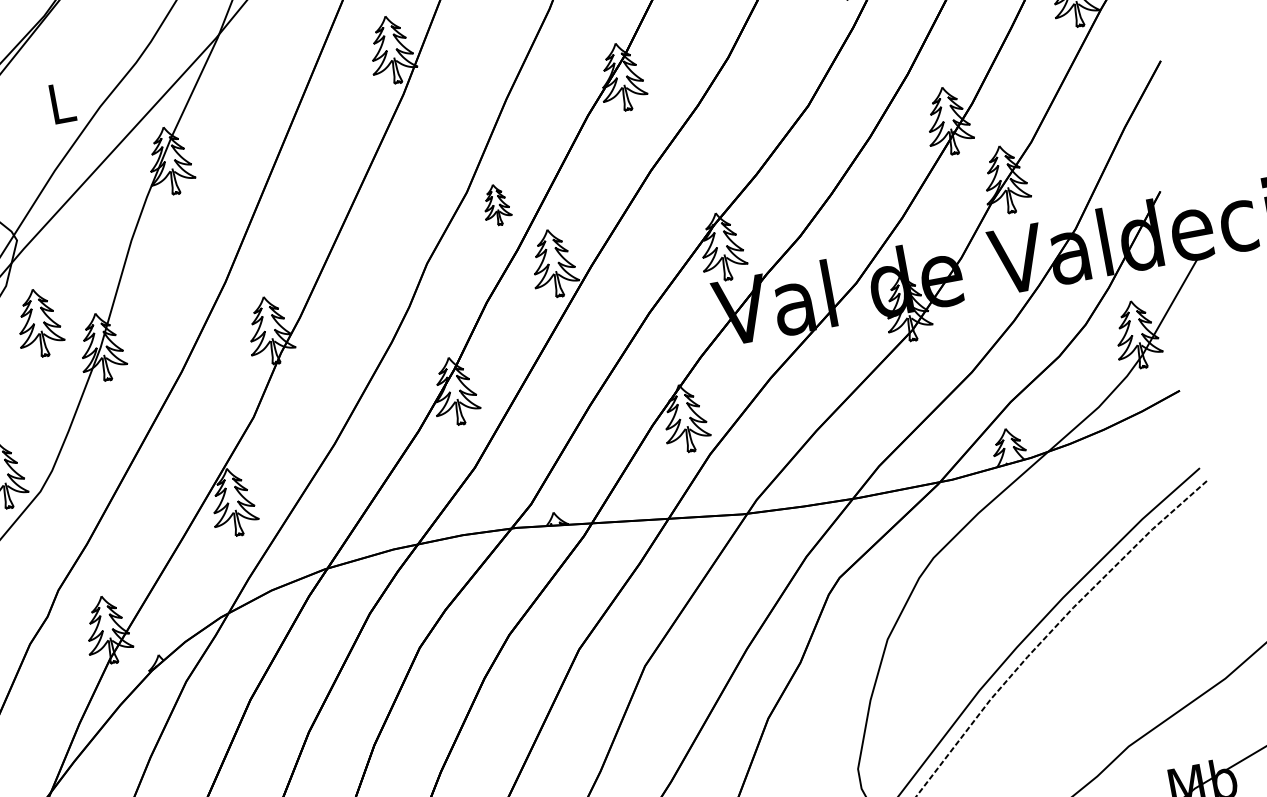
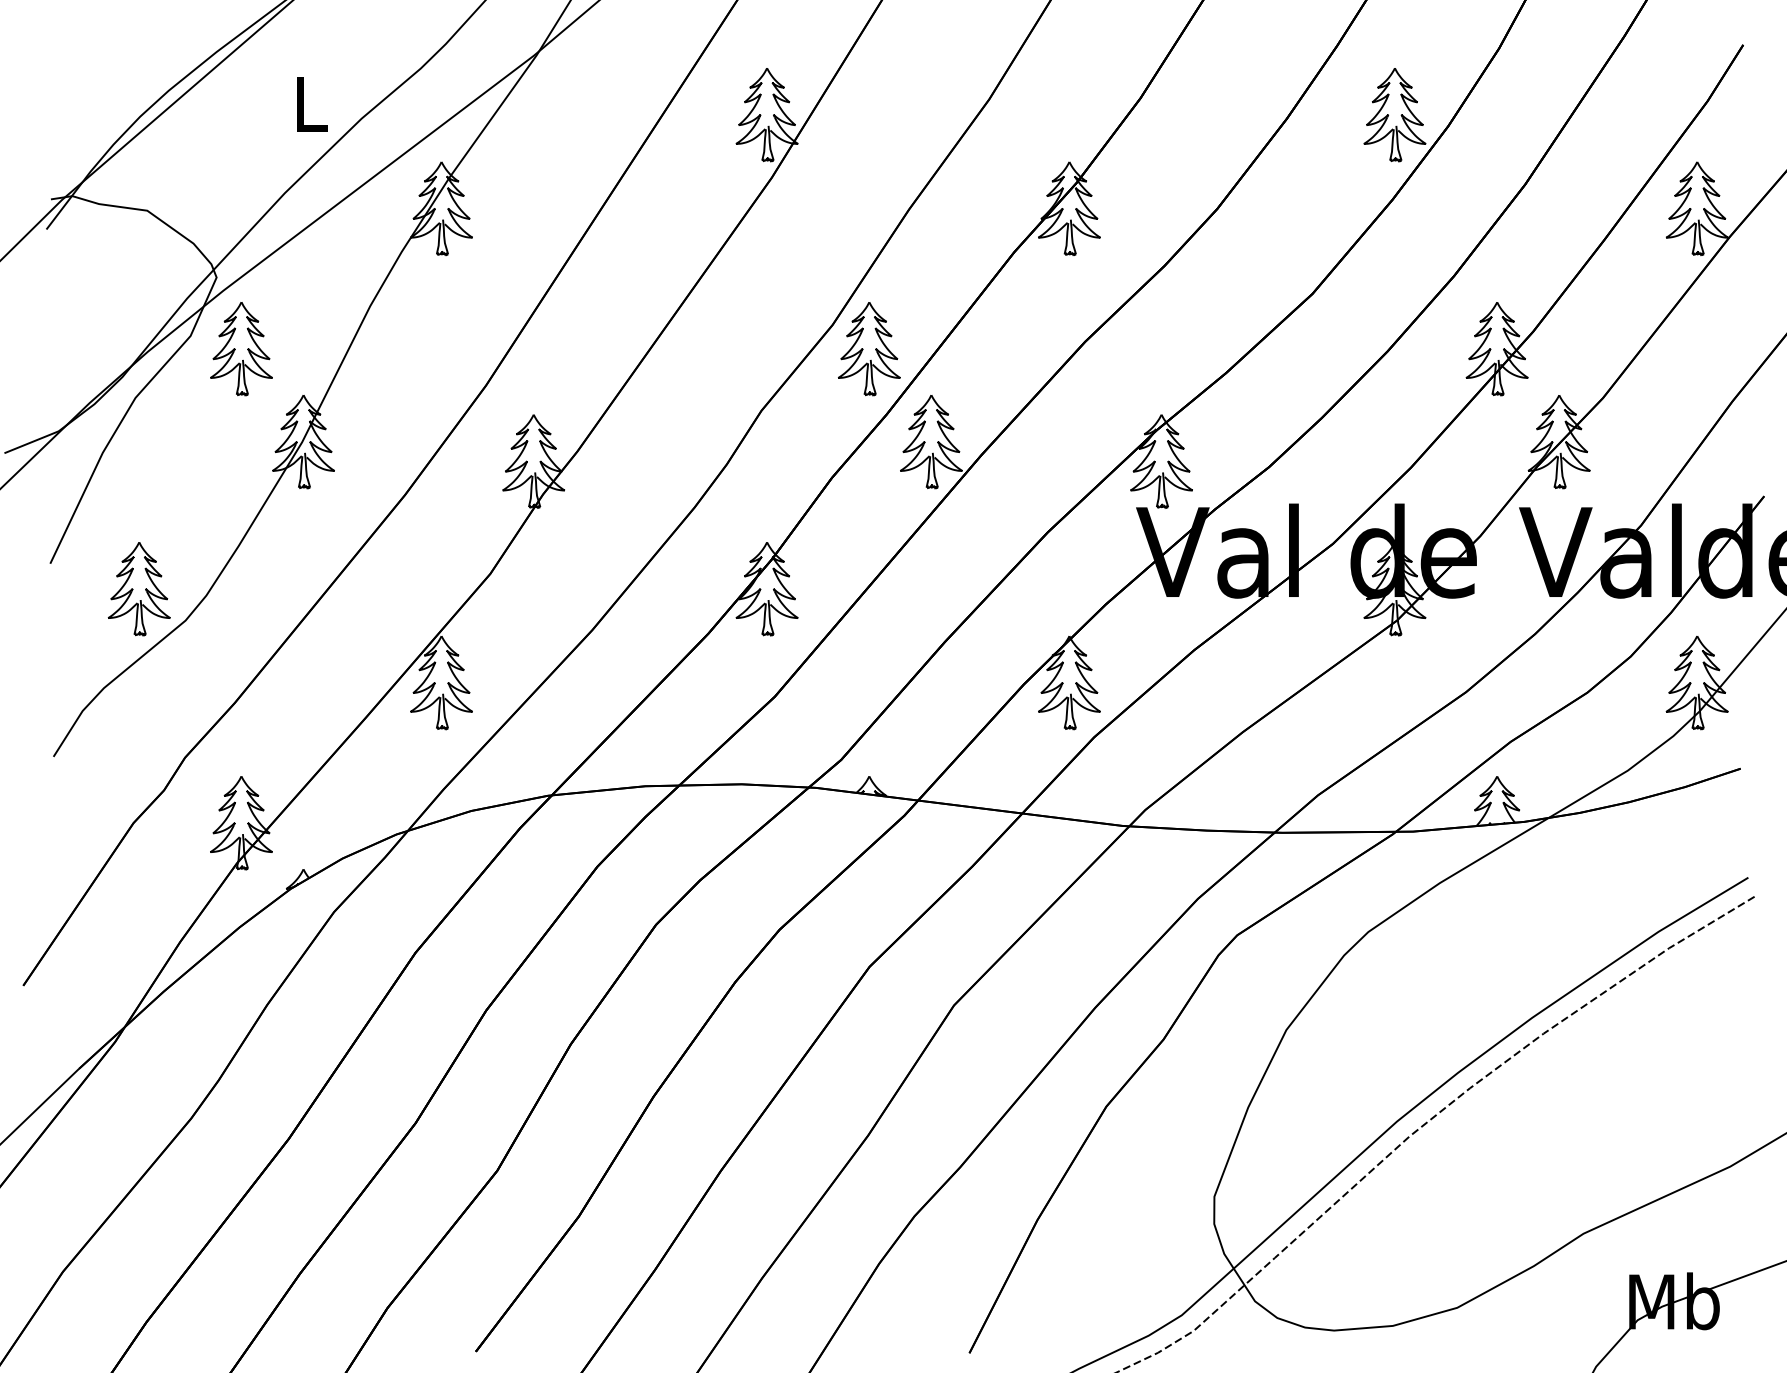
part: (496, 205) -> (869, 349), size x1.67
part: (39, 323) -> (241, 349), moved

